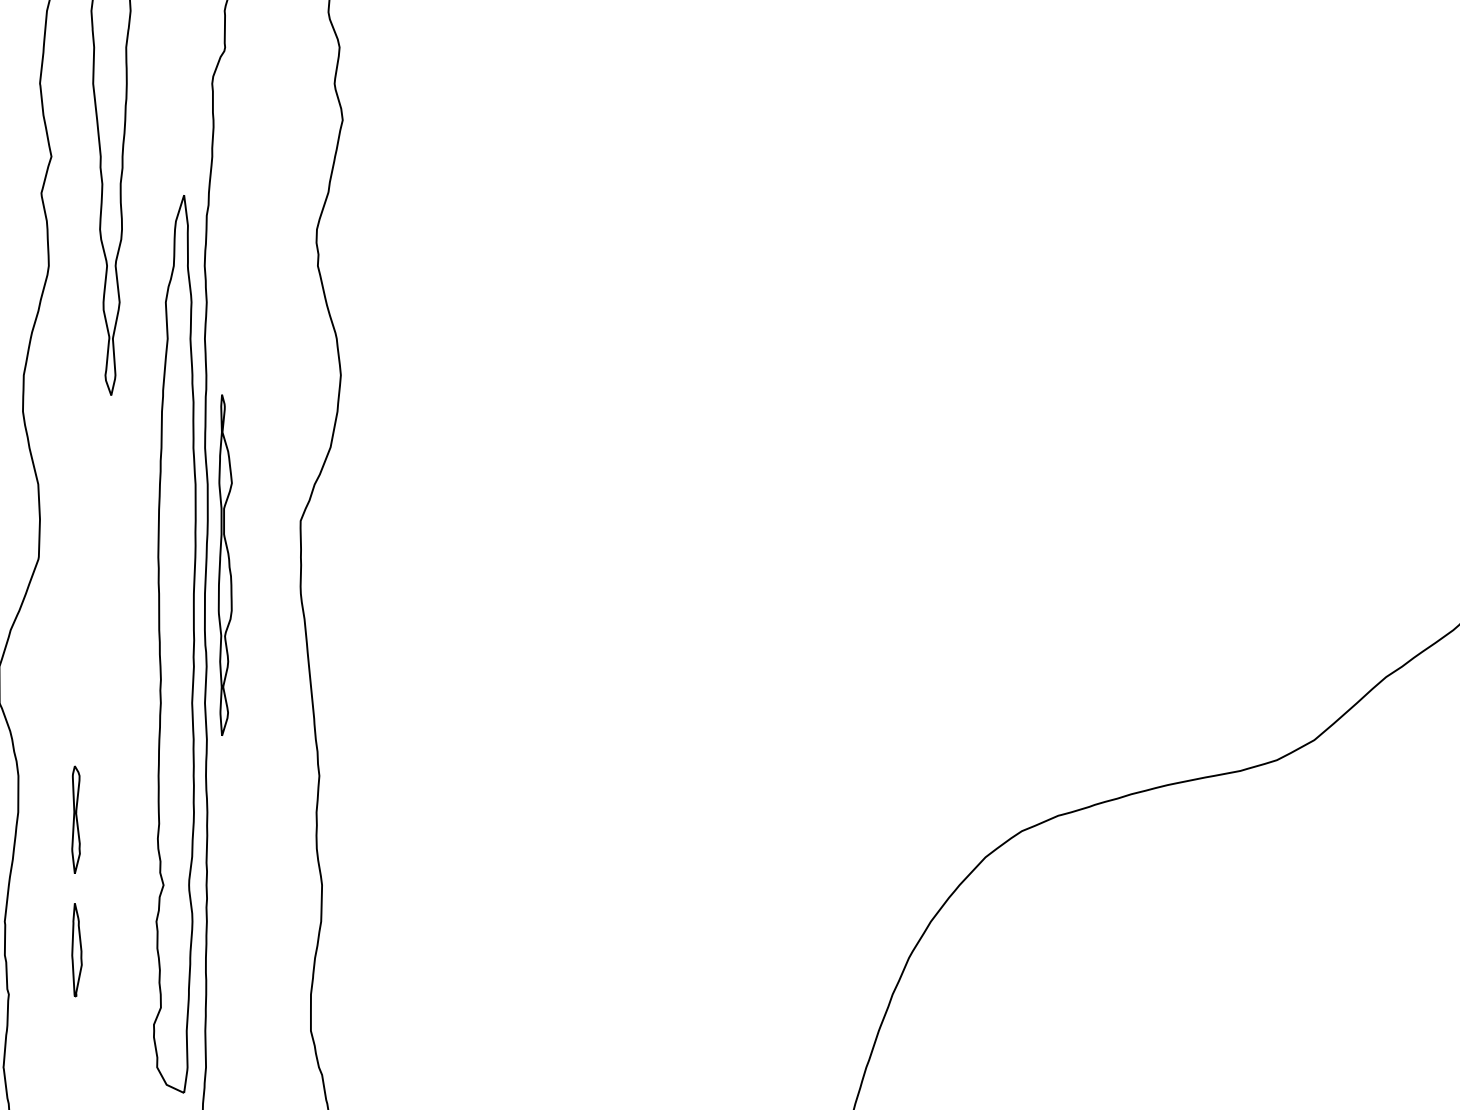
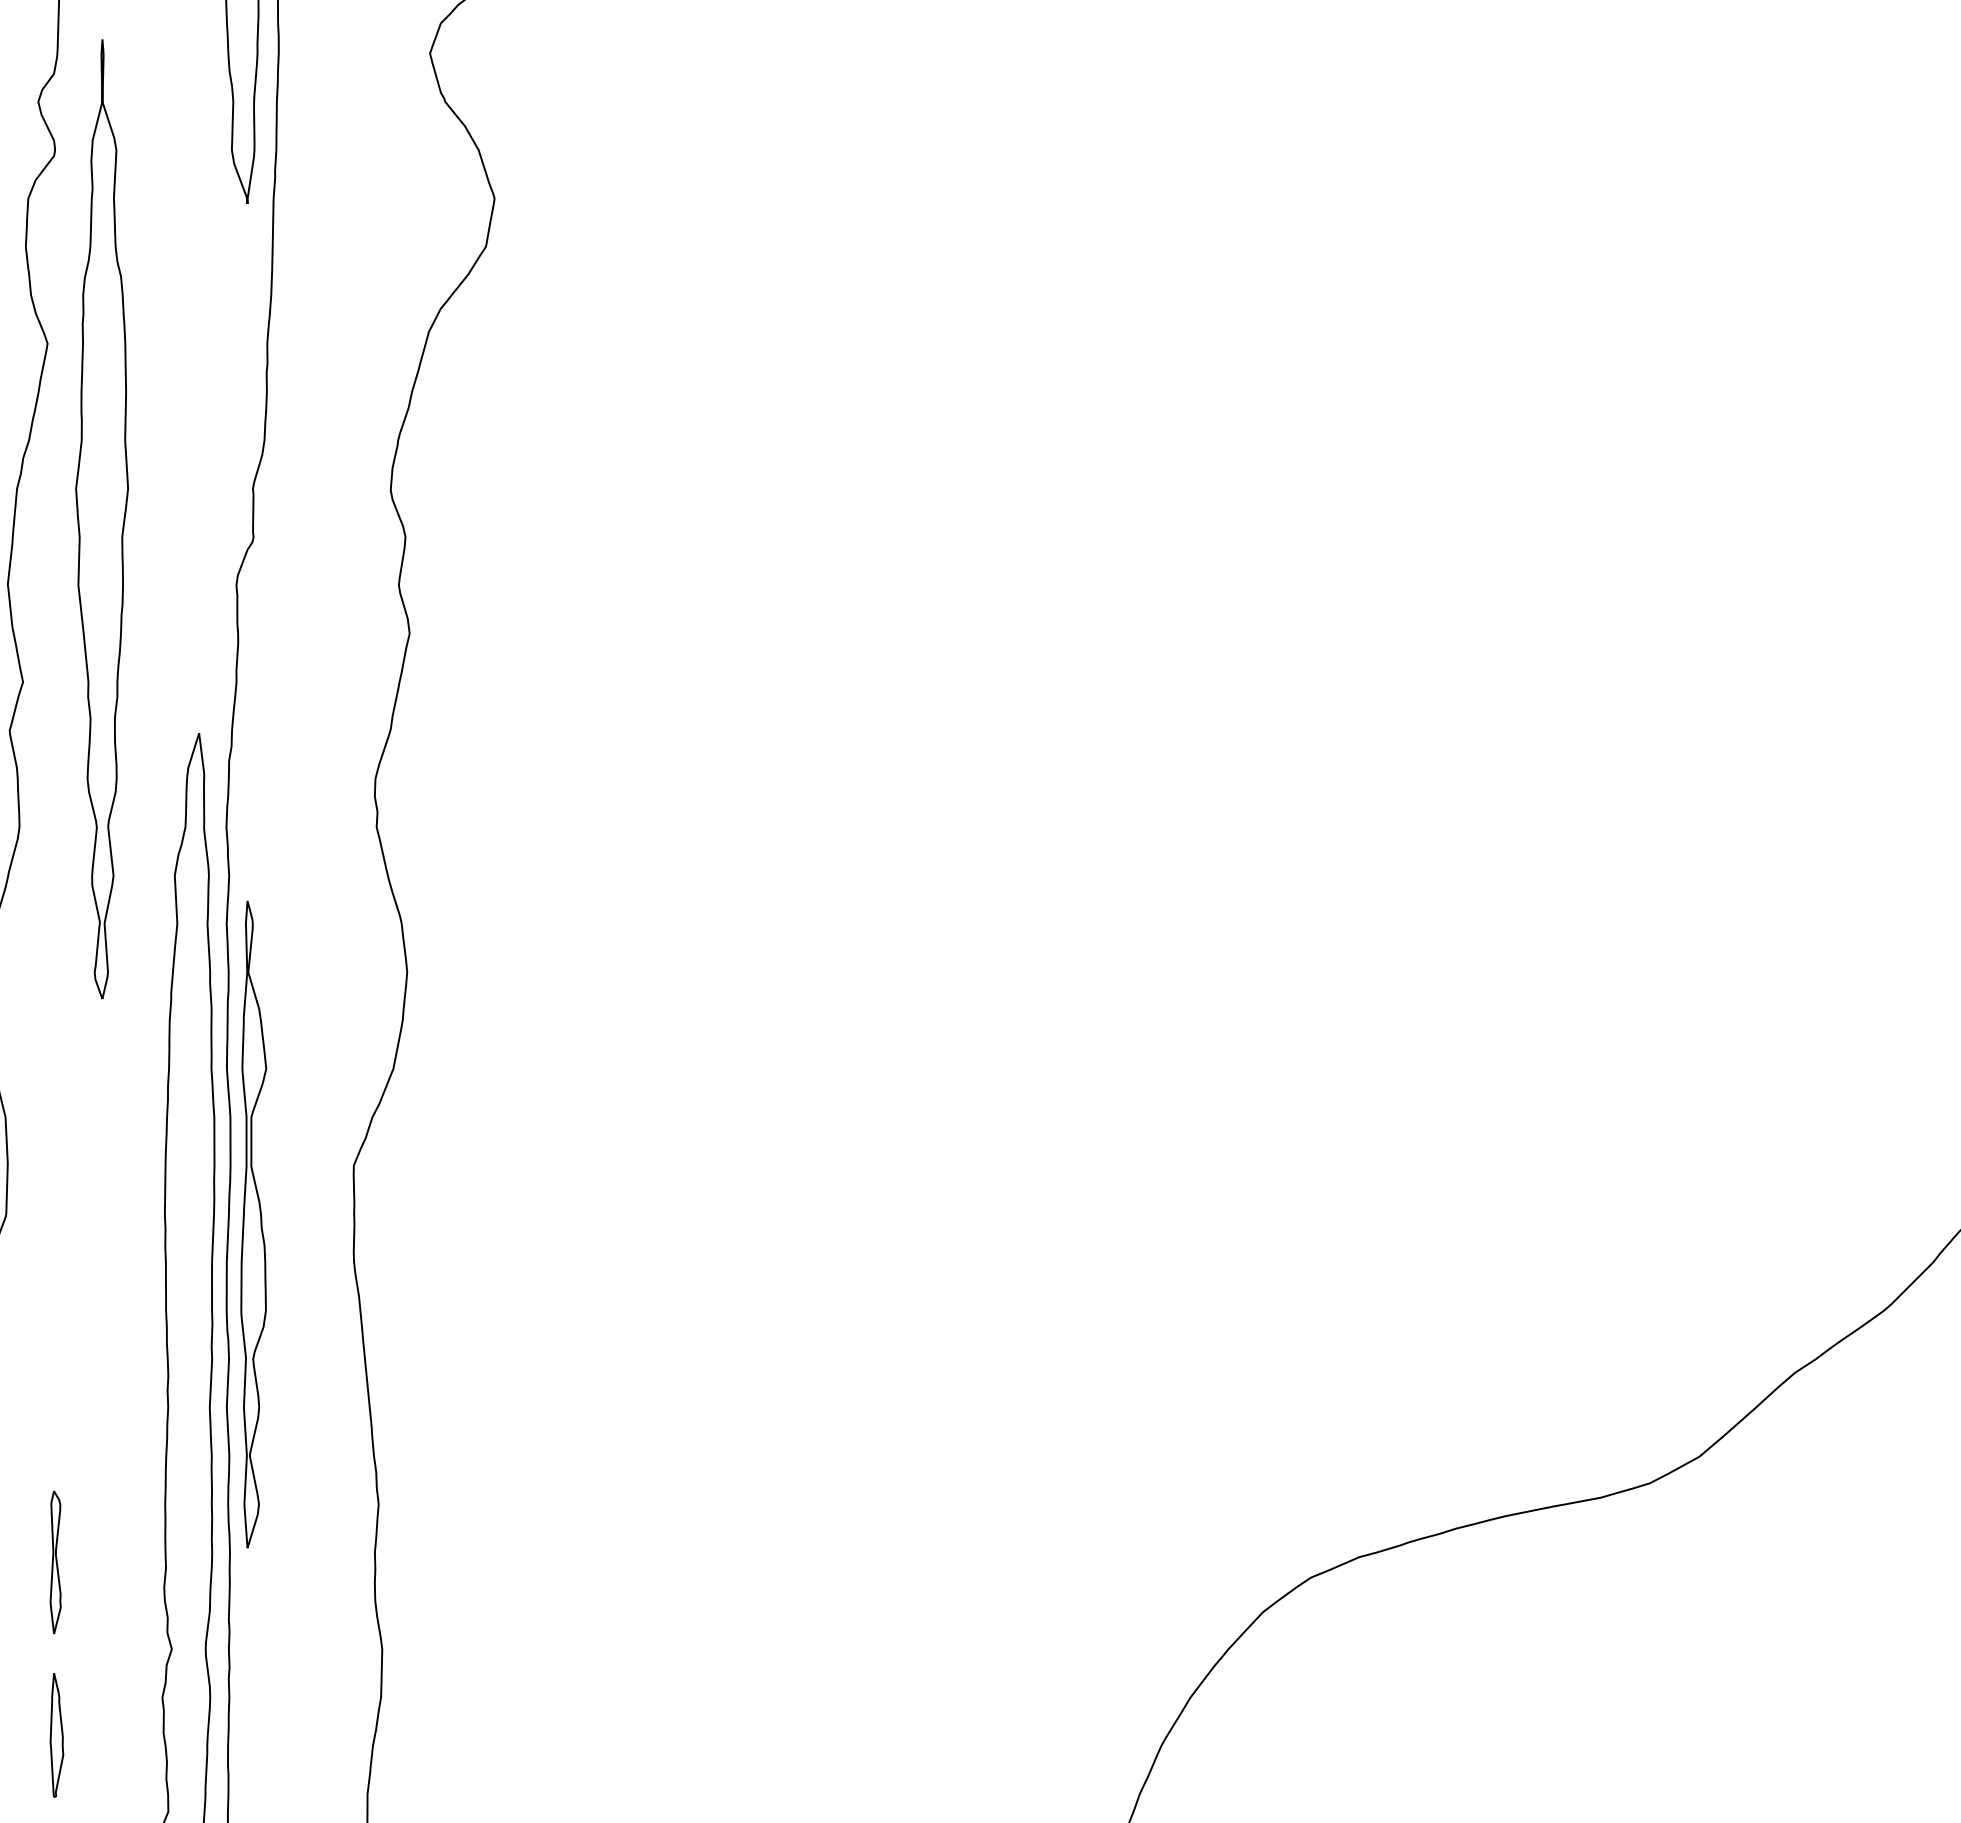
part: (225, 565) -> (253, 1224), size x1.43

